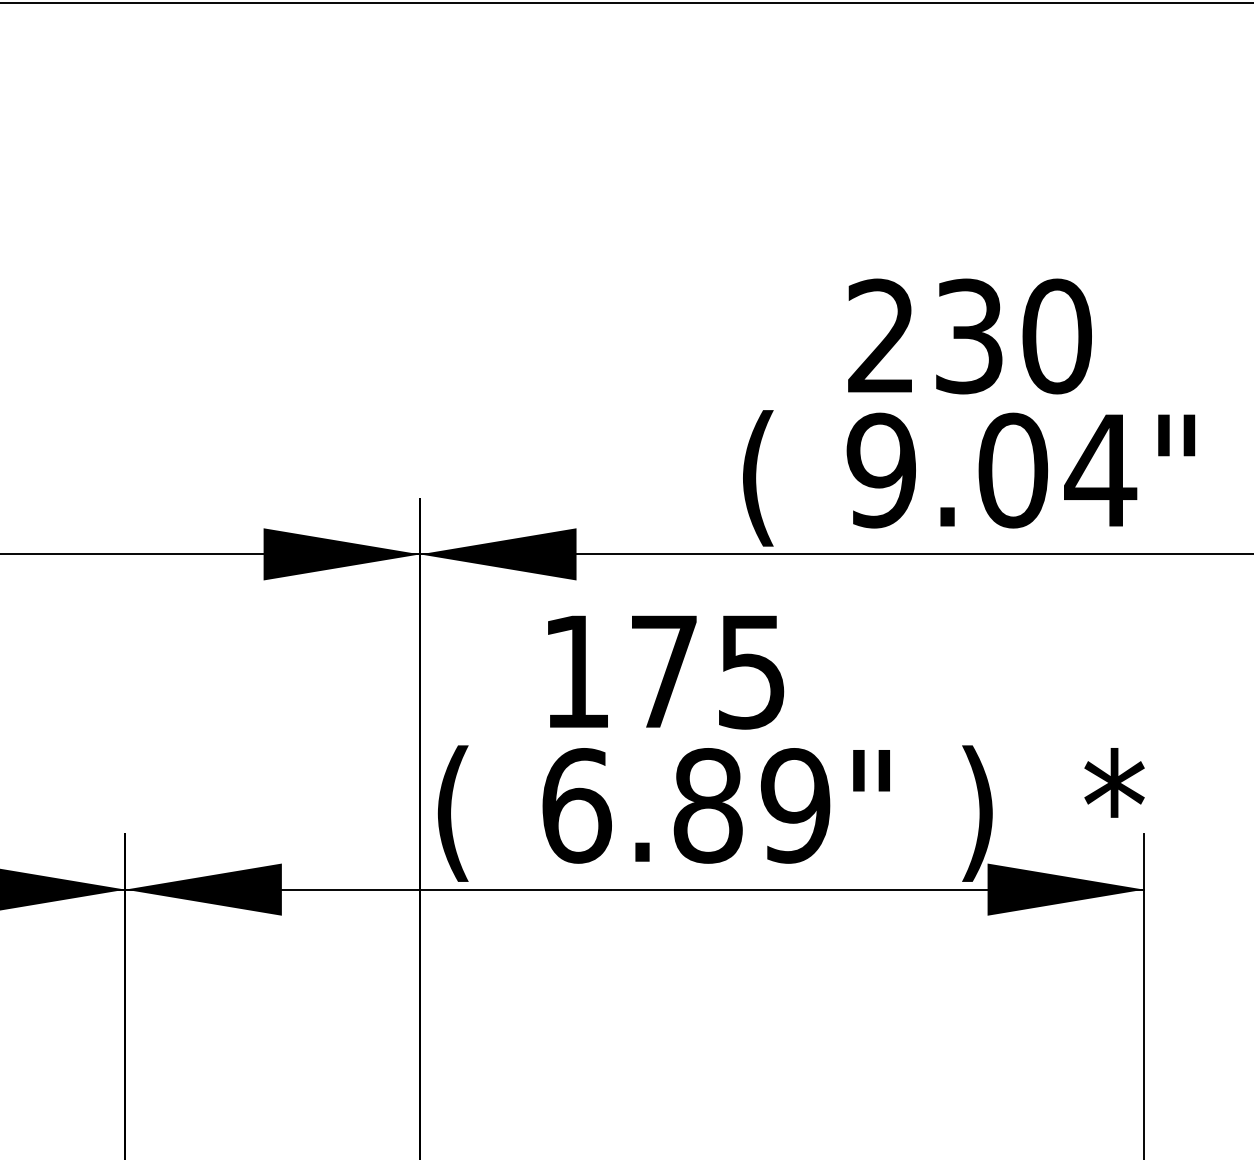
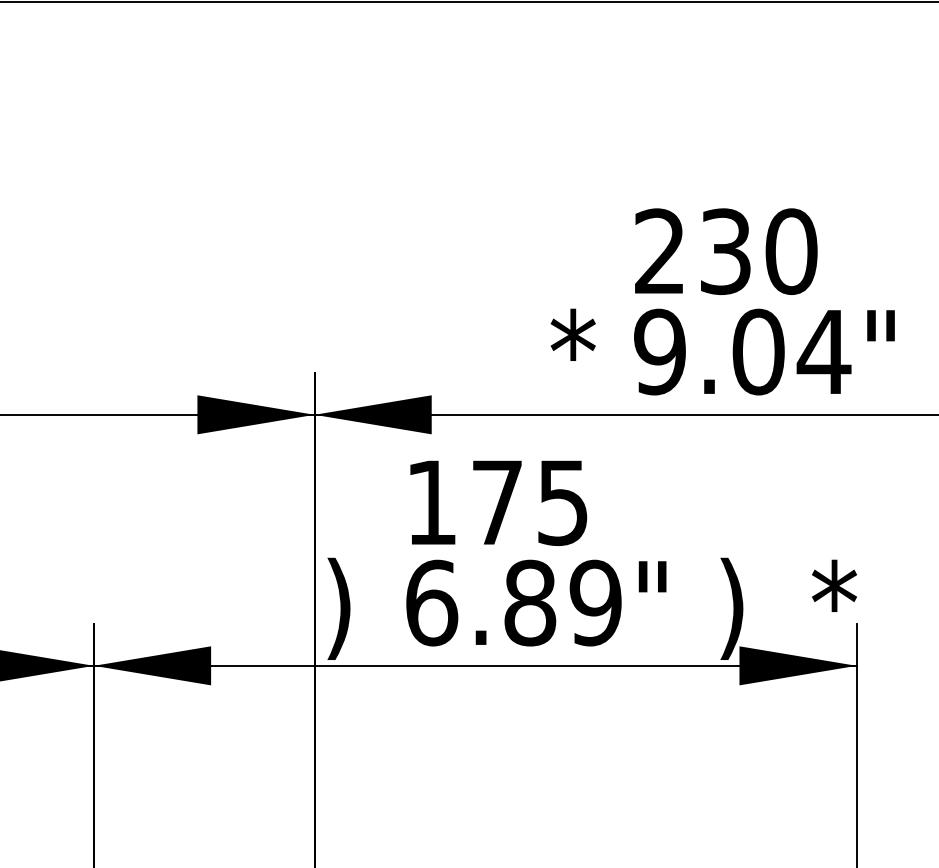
text: (765, 478) -> (573, 358), ( -> *
text: (452, 813) -> (338, 608), ( -> )

